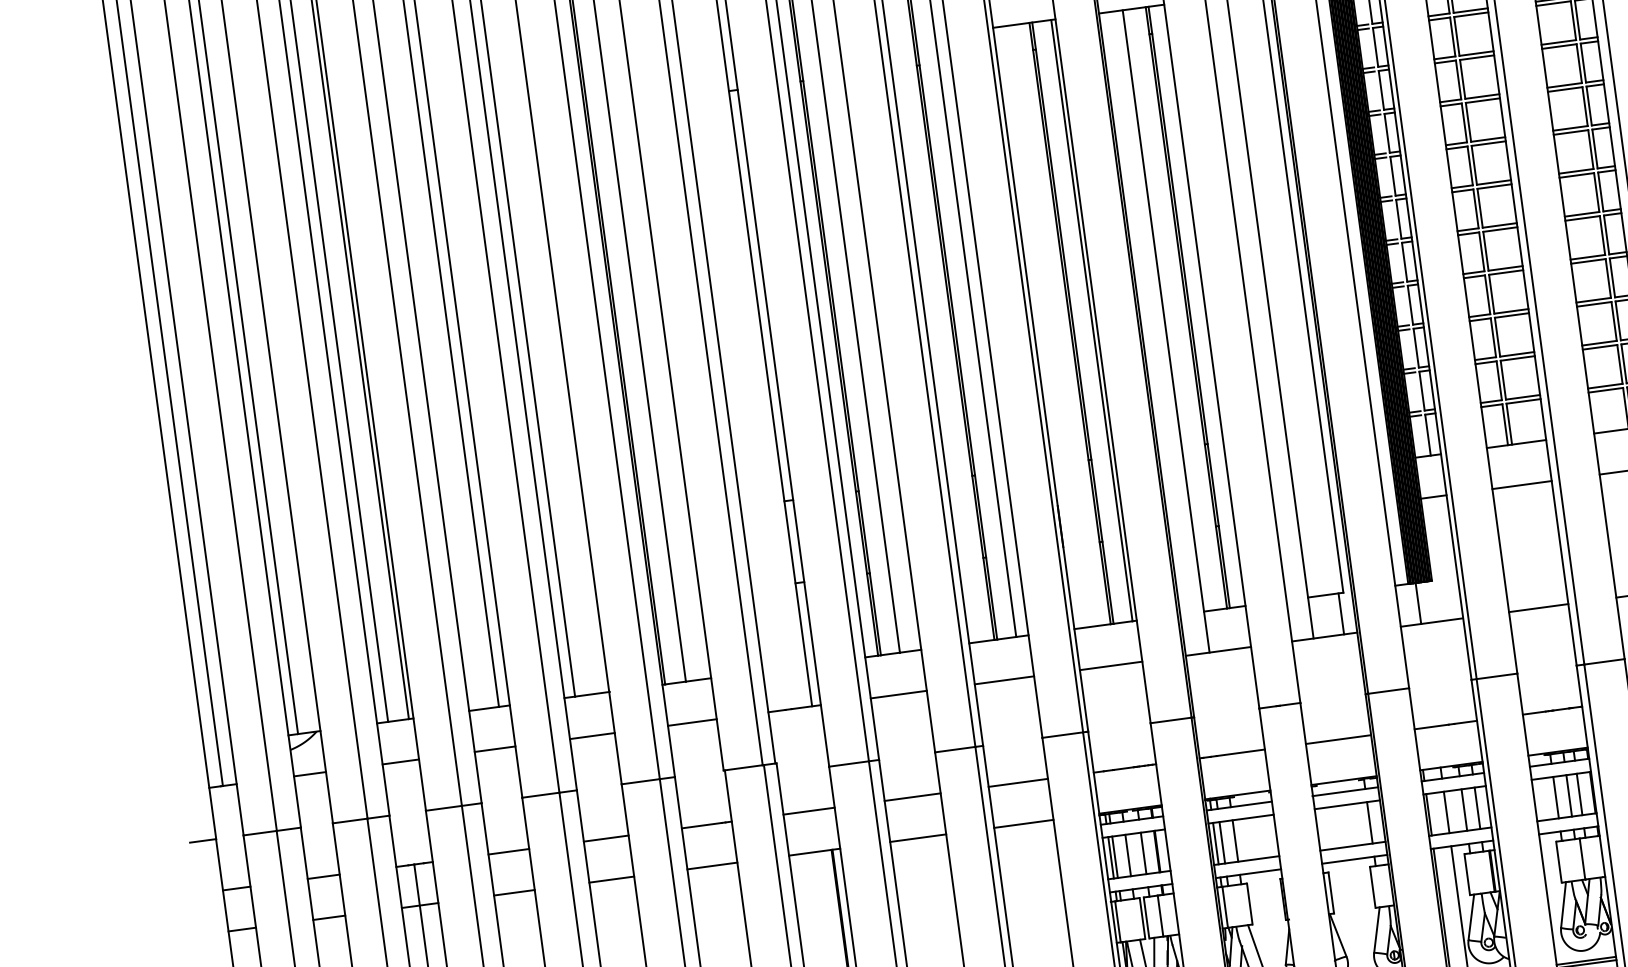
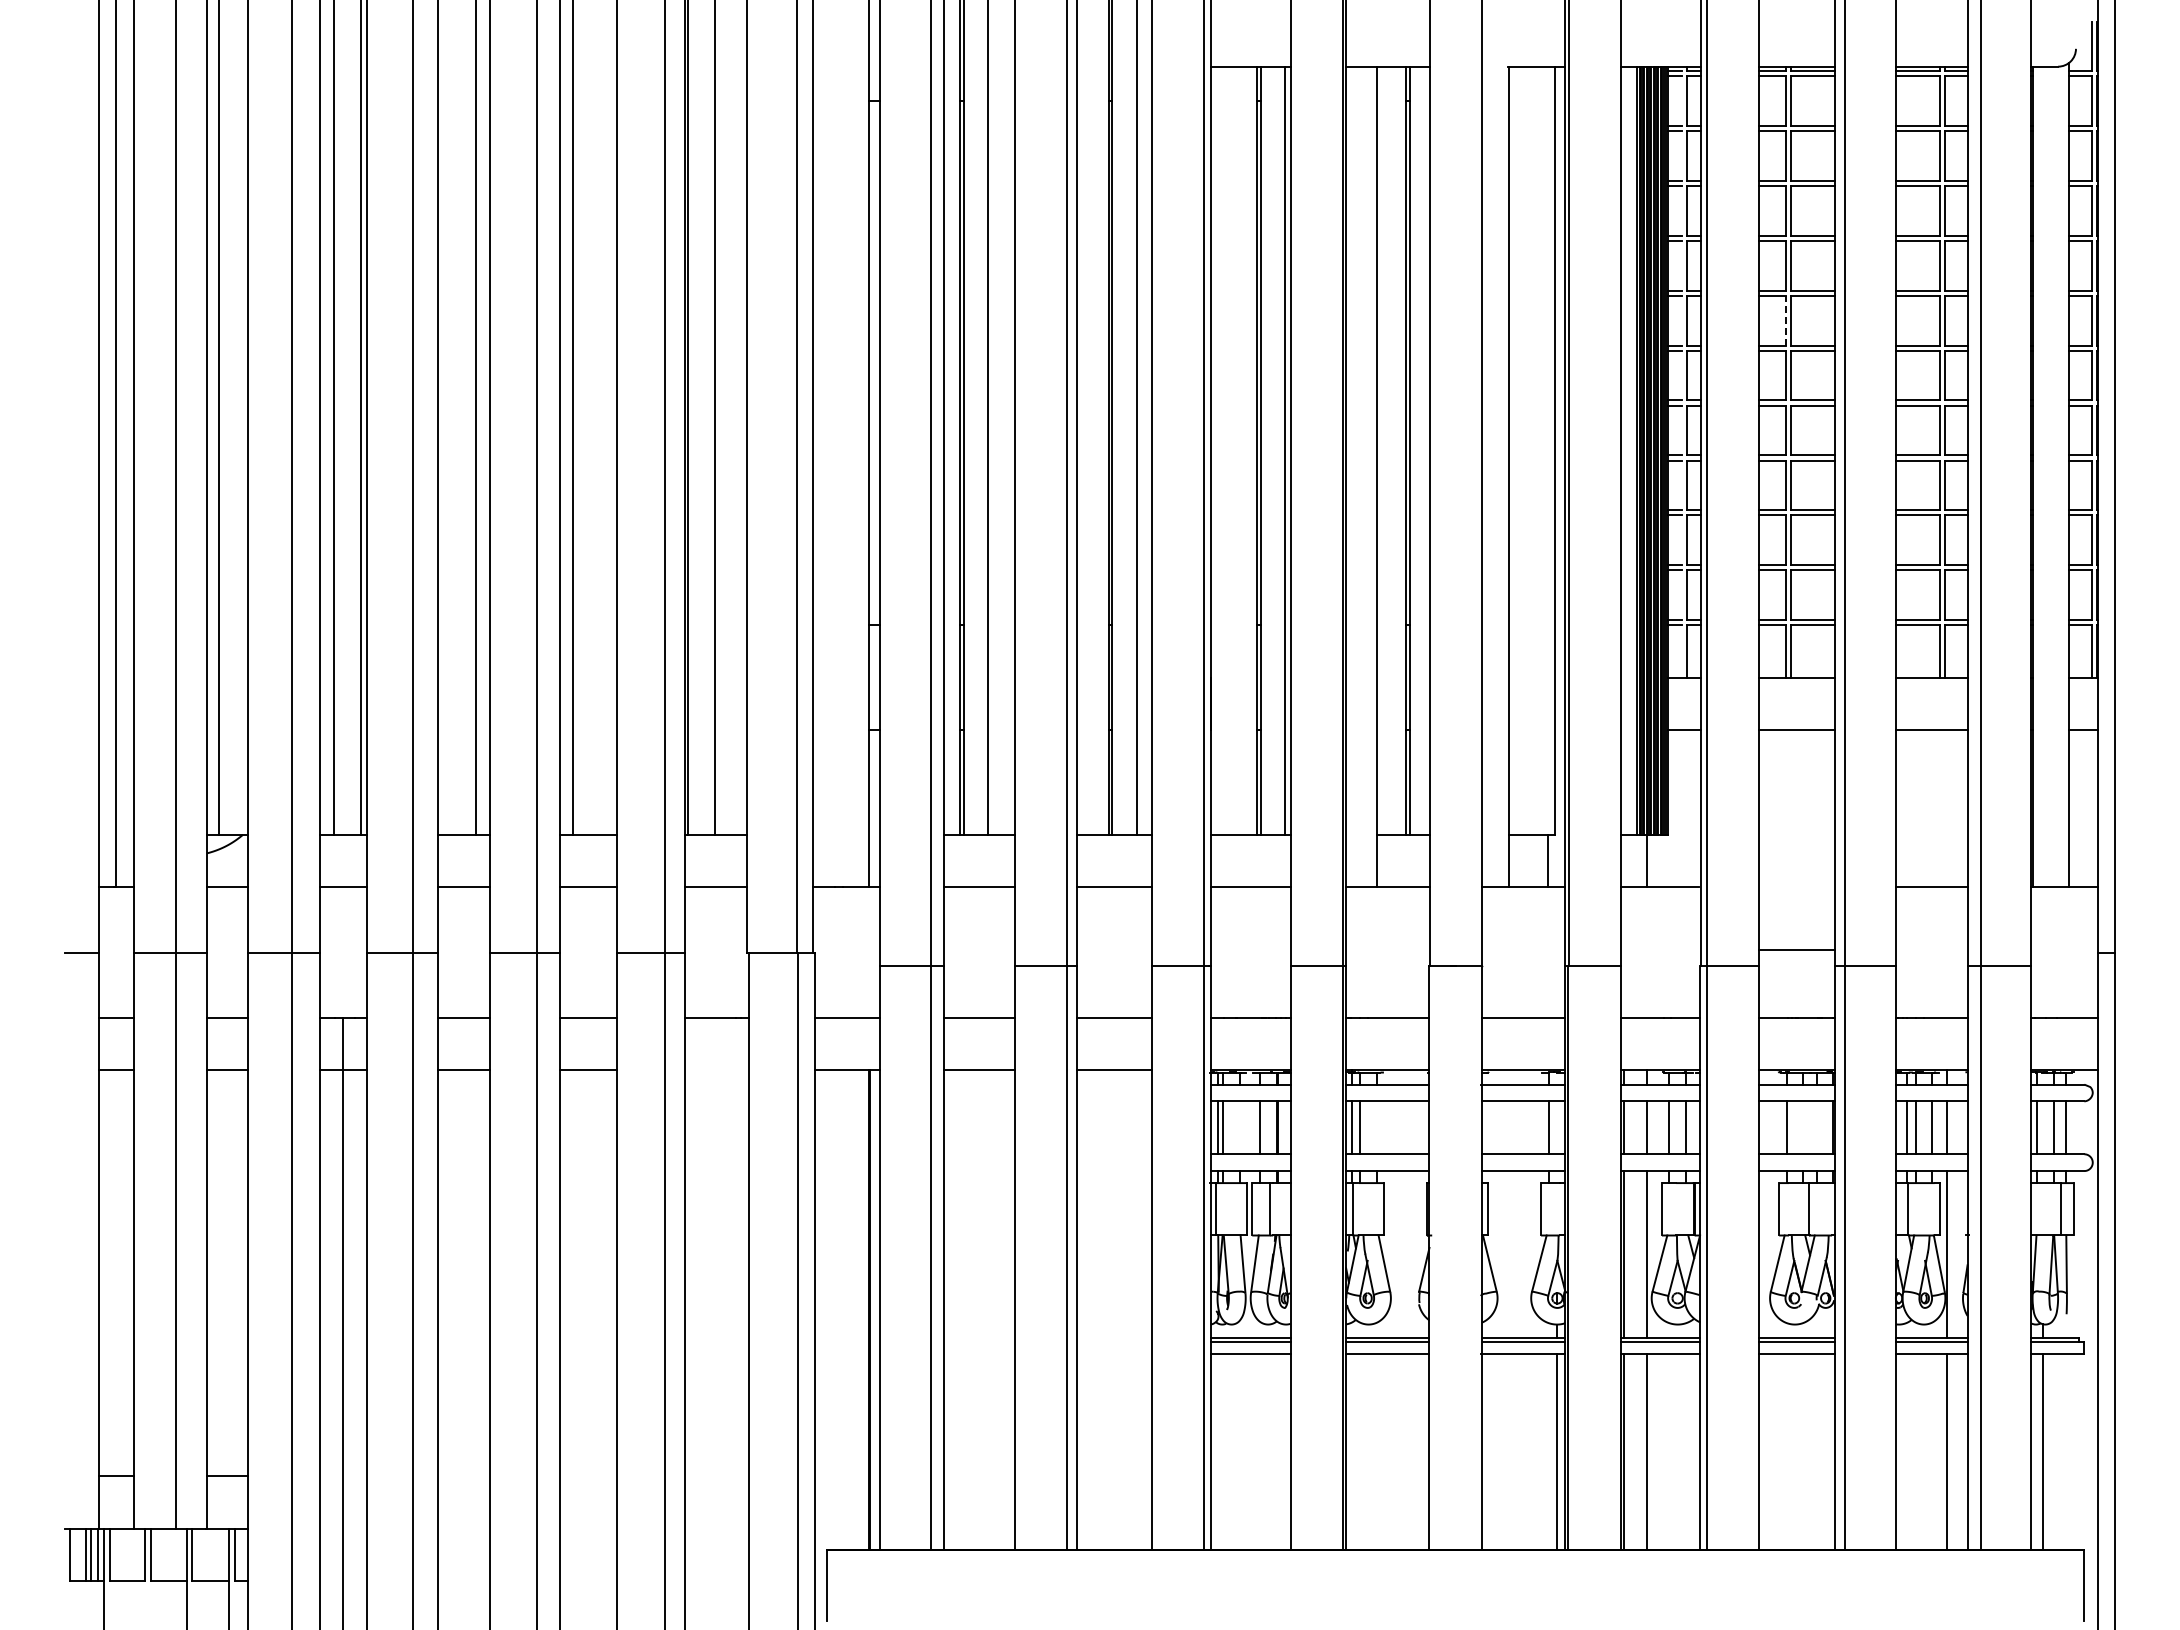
line: (1470, 165) -> (1786, 320), solid -> dashed
line: (1538, 608) -> (1796, 950), moved
line: (1579, 794) -> (1816, 1127), removed
line: (1569, 795) -> (1803, 1127), removed
line: (1235, 840) -> (1377, 1127), removed
line: (1128, 855) -> (1240, 1127), removed
line: (712, 866) -> (716, 1070), removed

